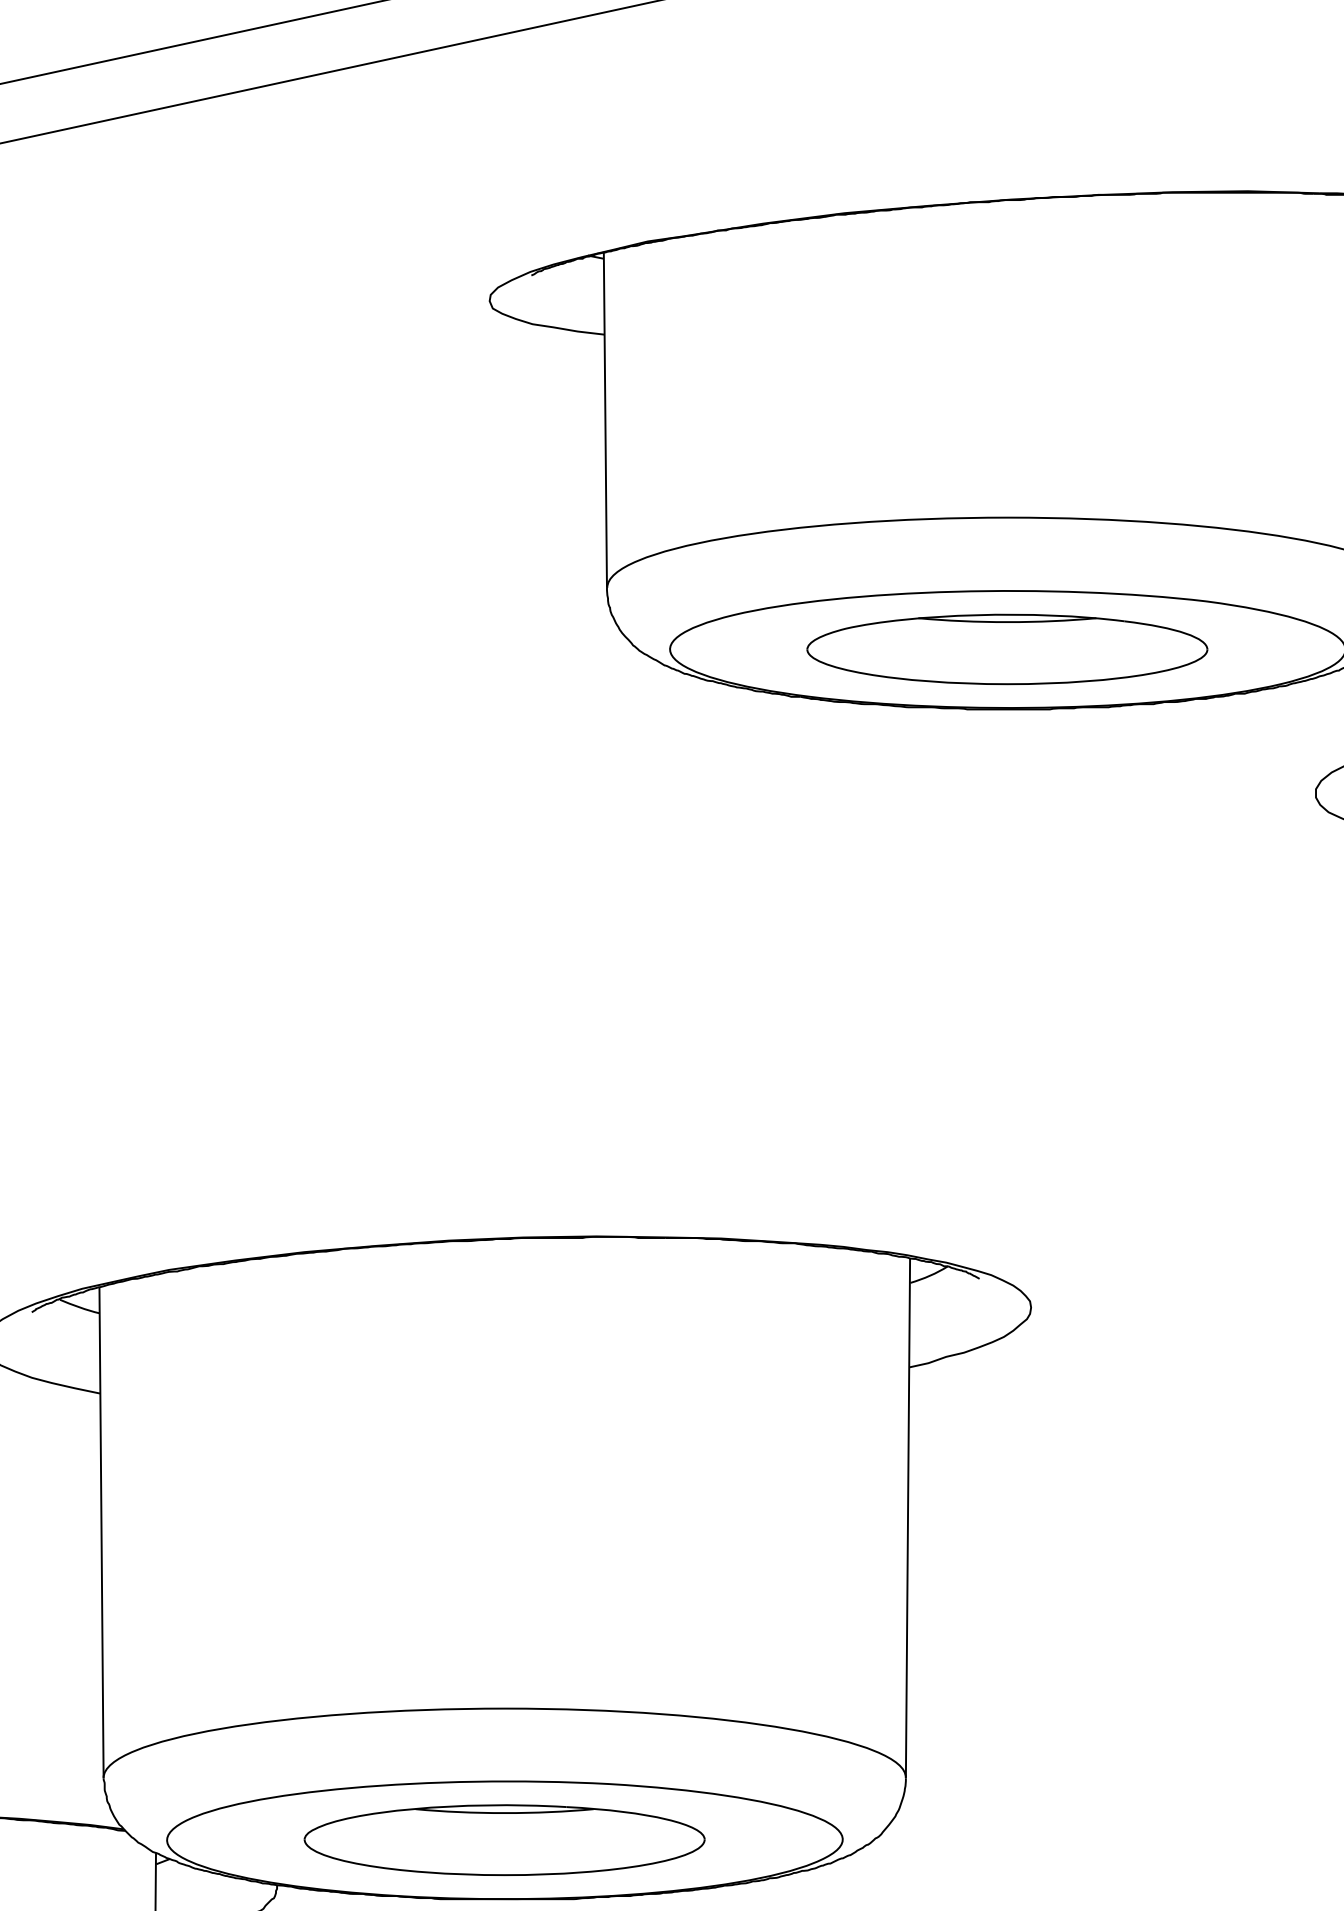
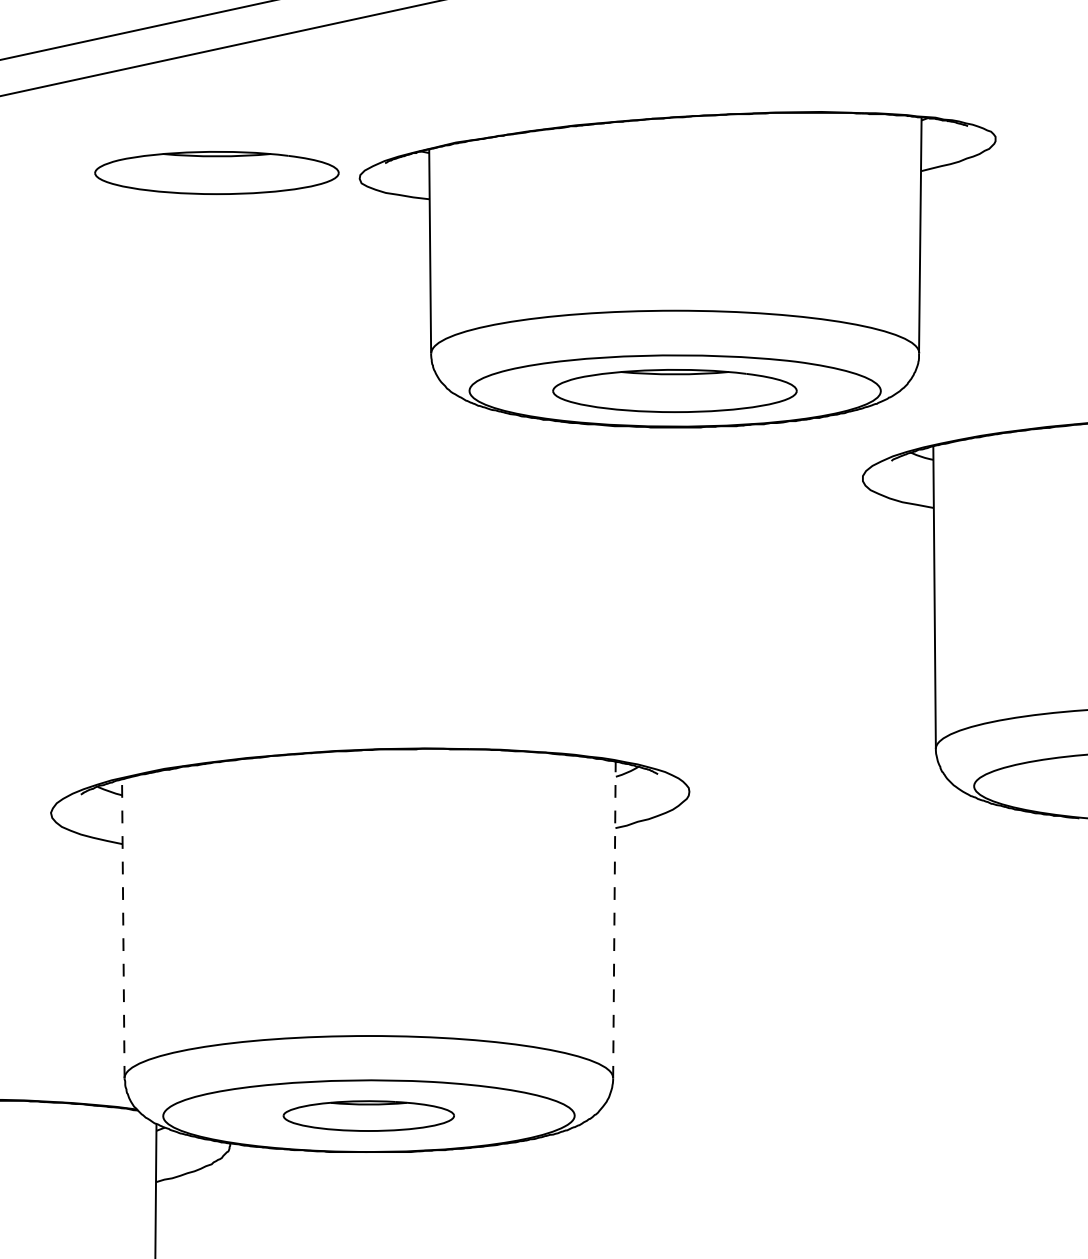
part: (254, 290) -> (216, 172), added
line: (908, 1517) -> (614, 919), solid -> dashed
line: (101, 1533) -> (123, 929), solid -> dashed
part: (504, 1839) -> (368, 1115), size x0.7

